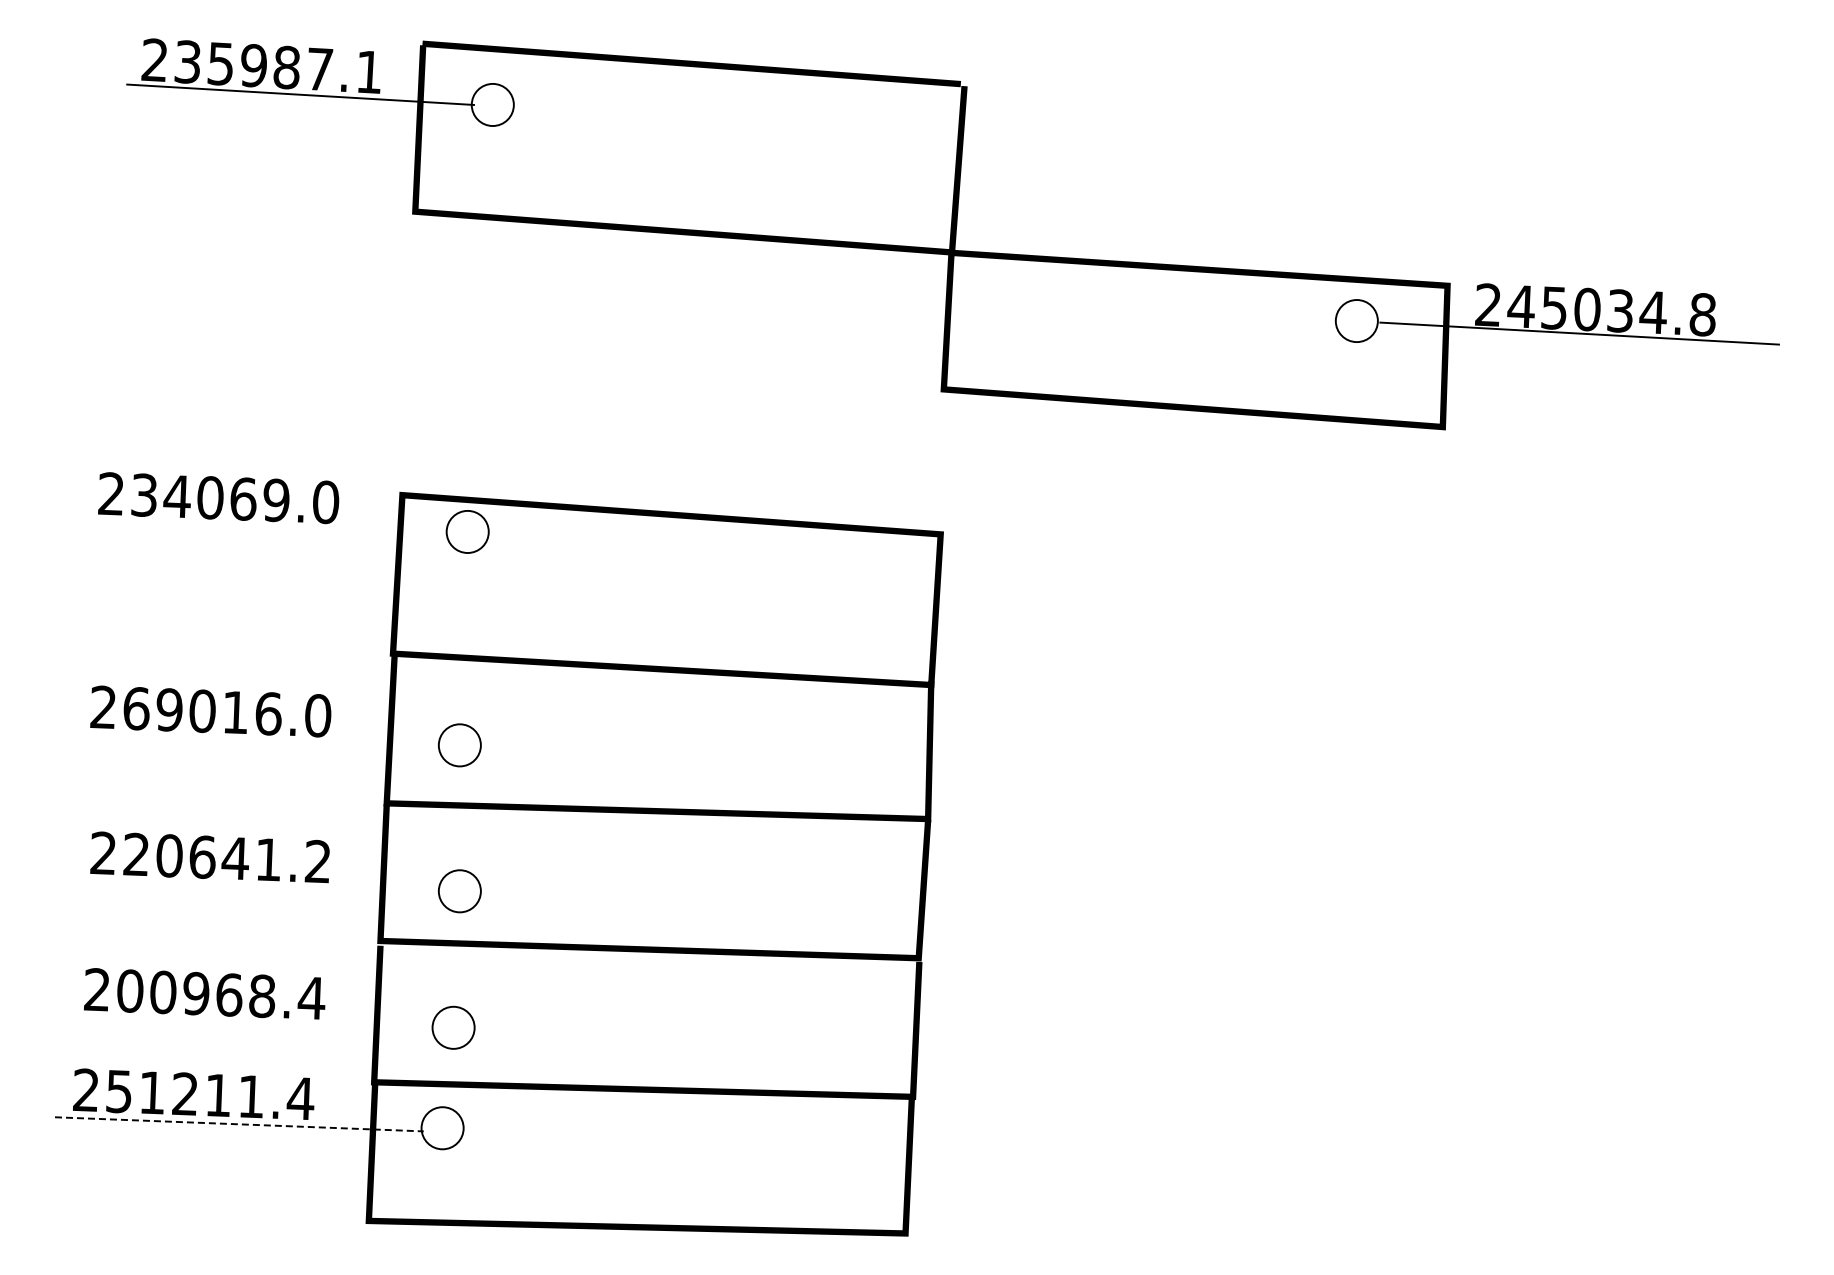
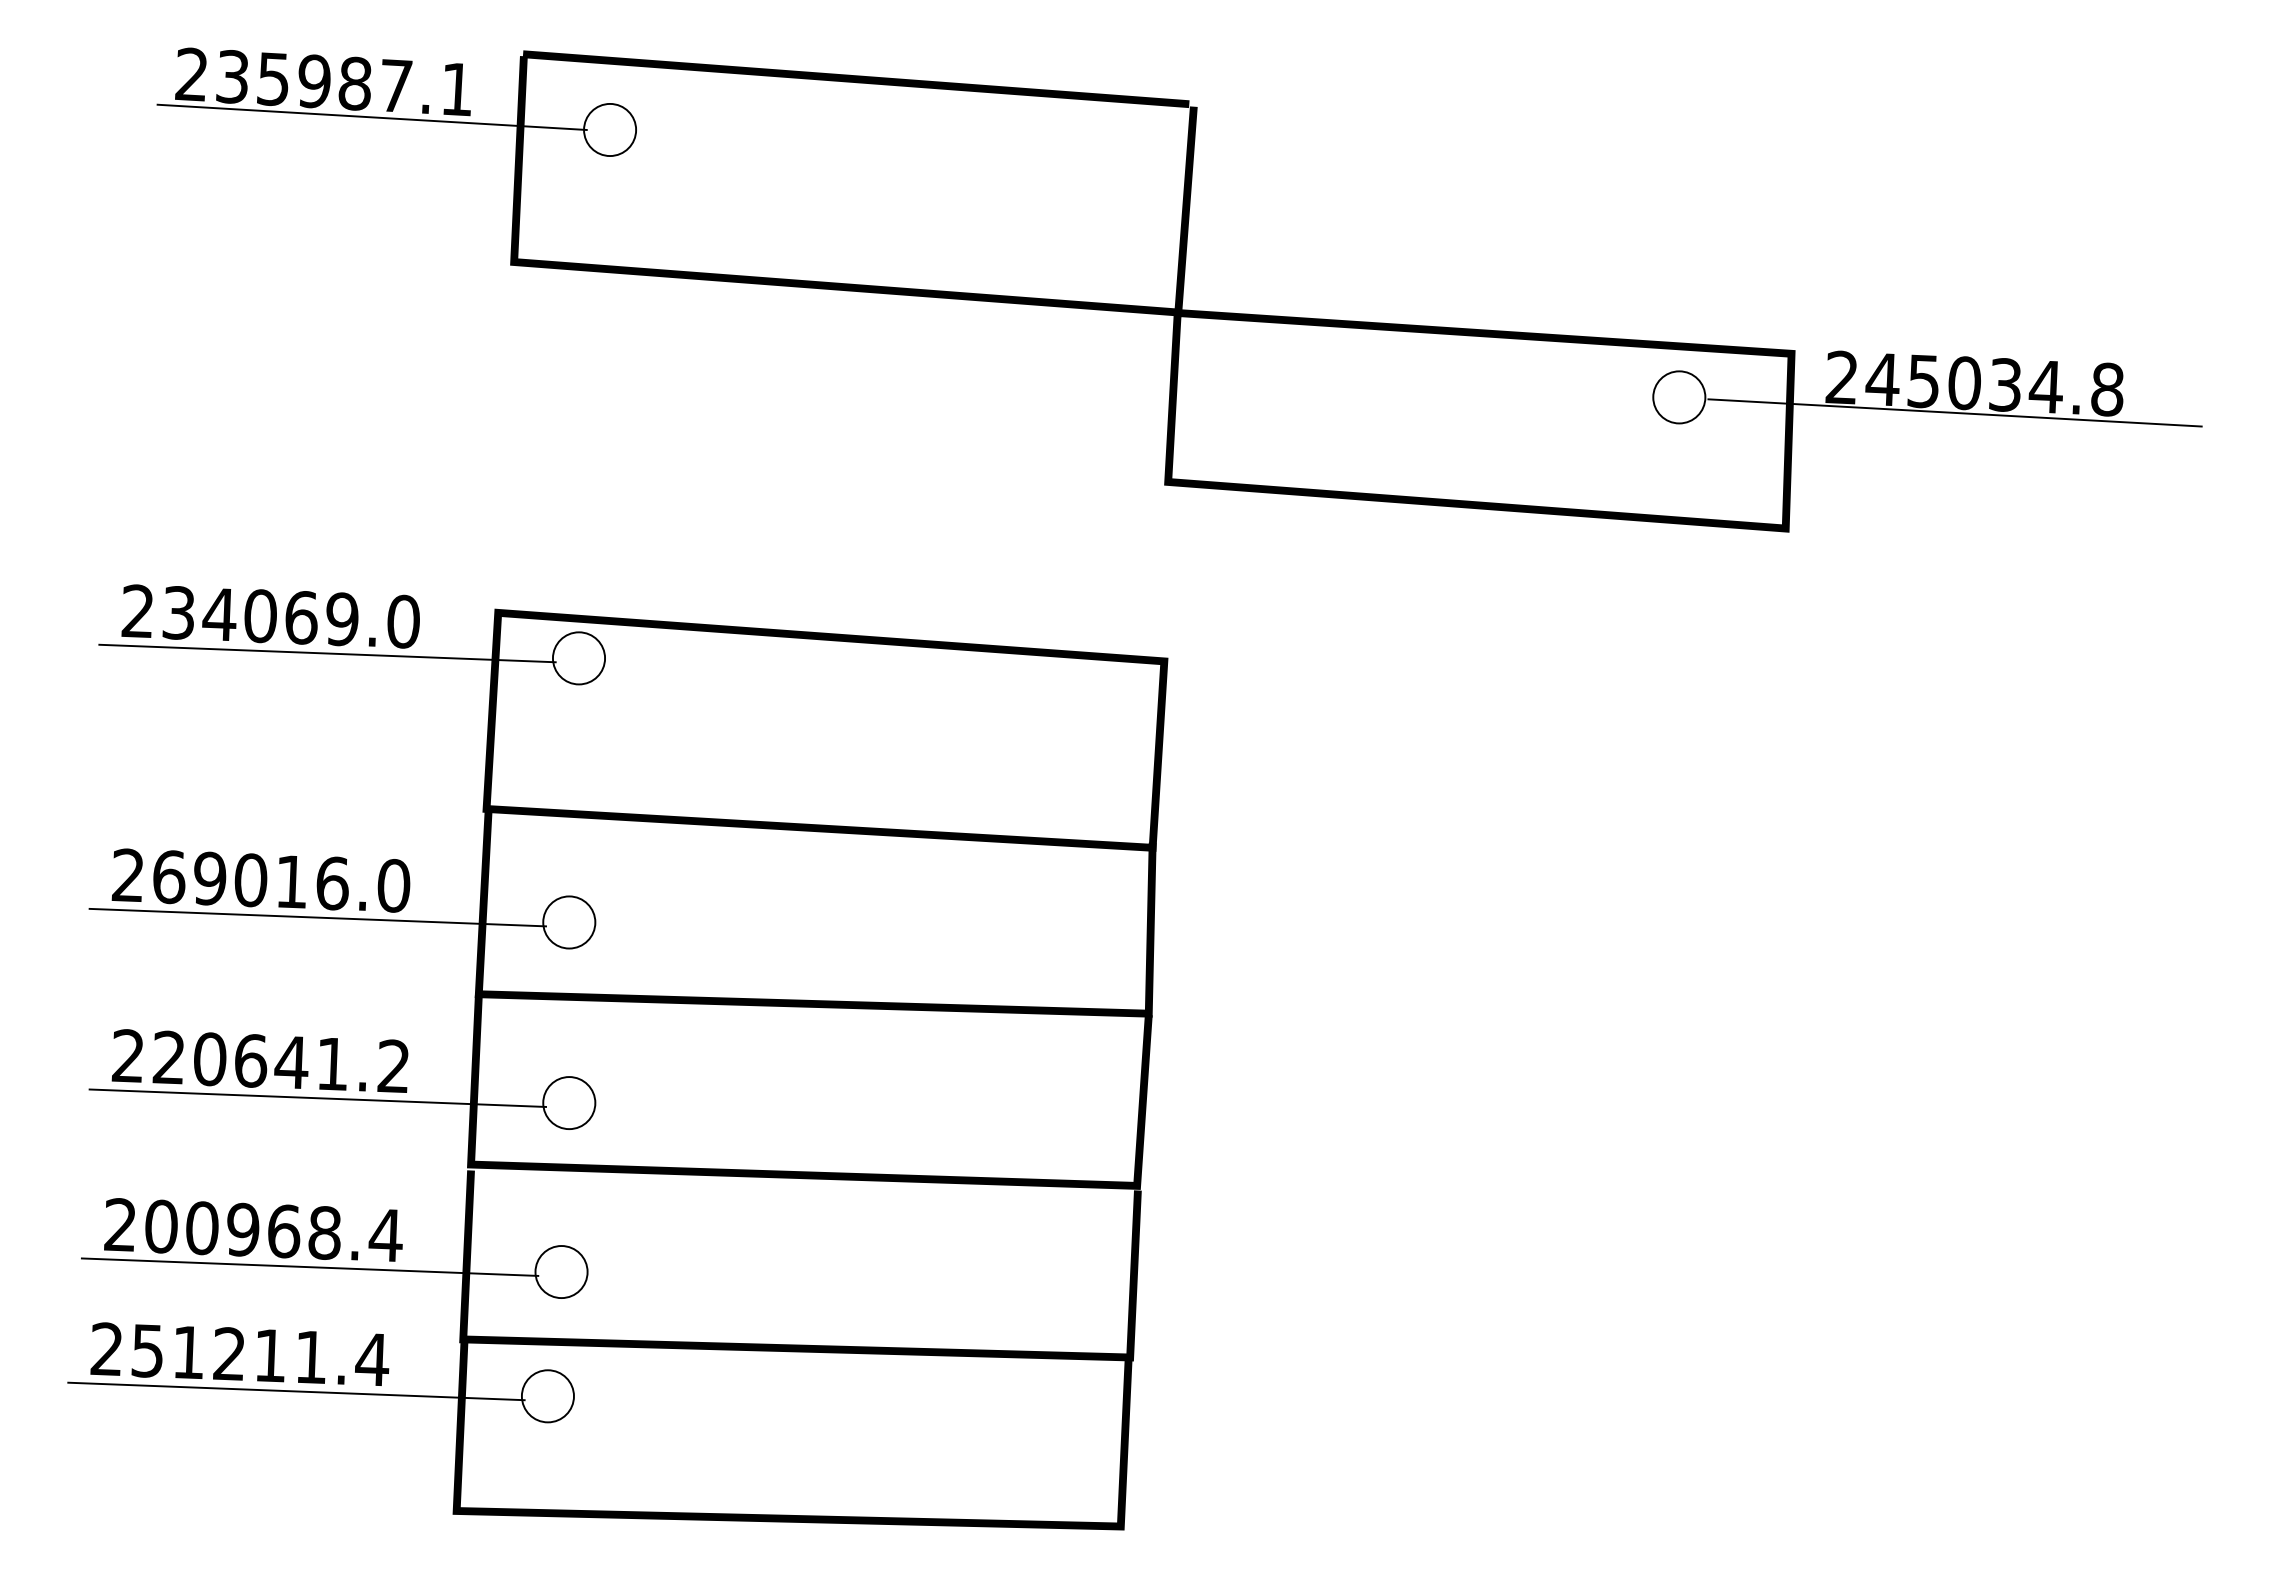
line: (264, 527) -> (327, 652), added
line: (256, 741) -> (317, 917), added
line: (256, 887) -> (317, 1098), added
line: (250, 1023) -> (310, 1266), added
line: (239, 1124) -> (296, 1391), dashed -> solid

